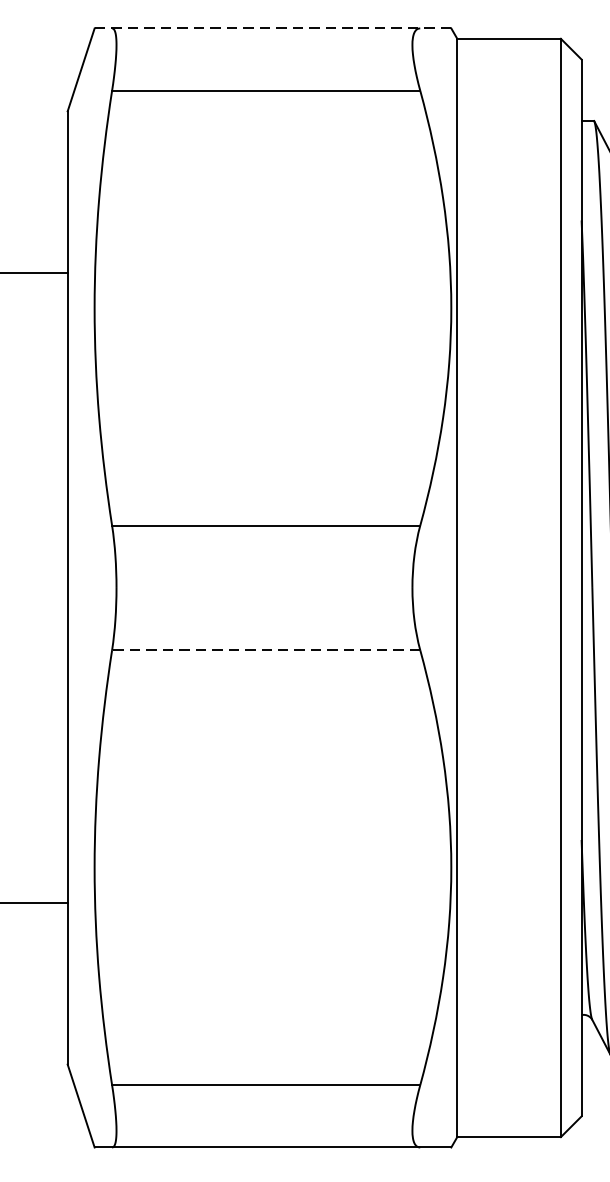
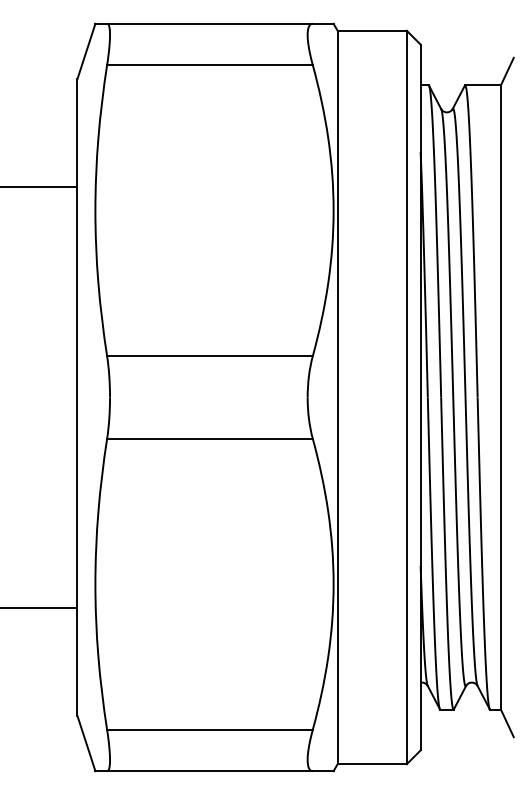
line: (272, 27) -> (214, 23), dashed -> solid
line: (265, 650) -> (209, 439), dashed -> solid

